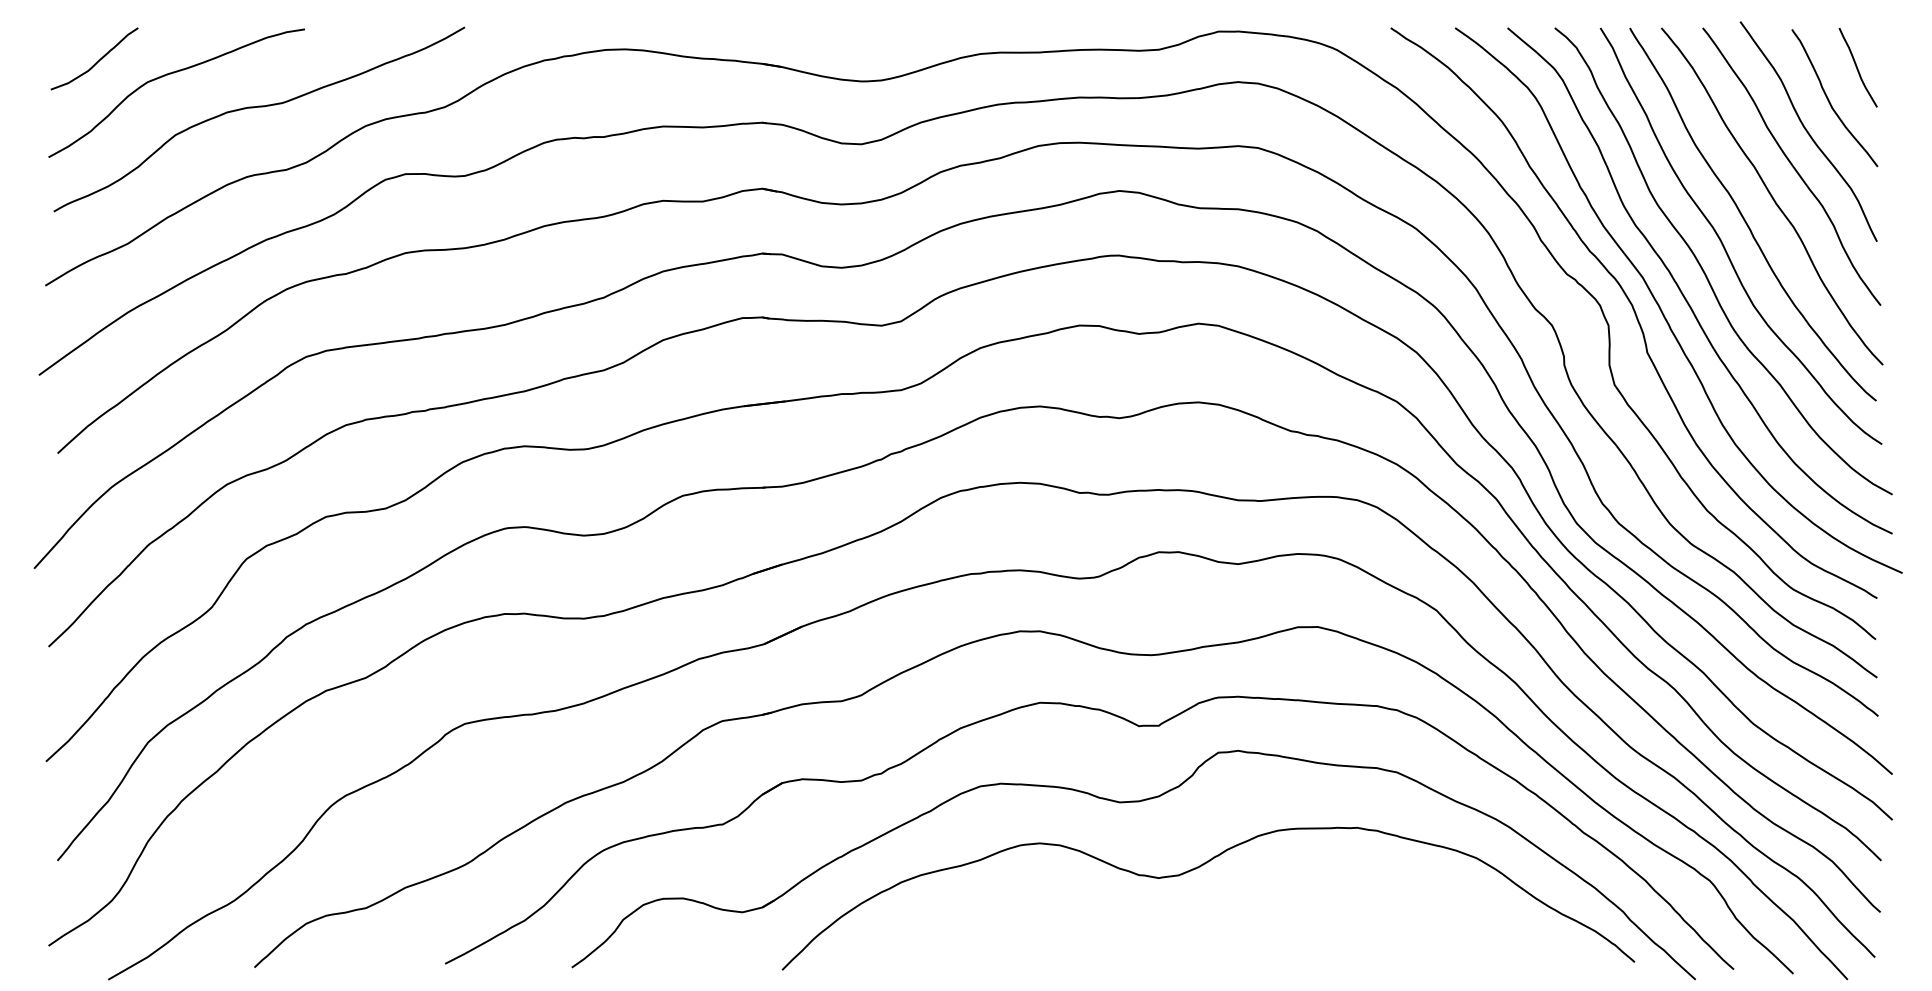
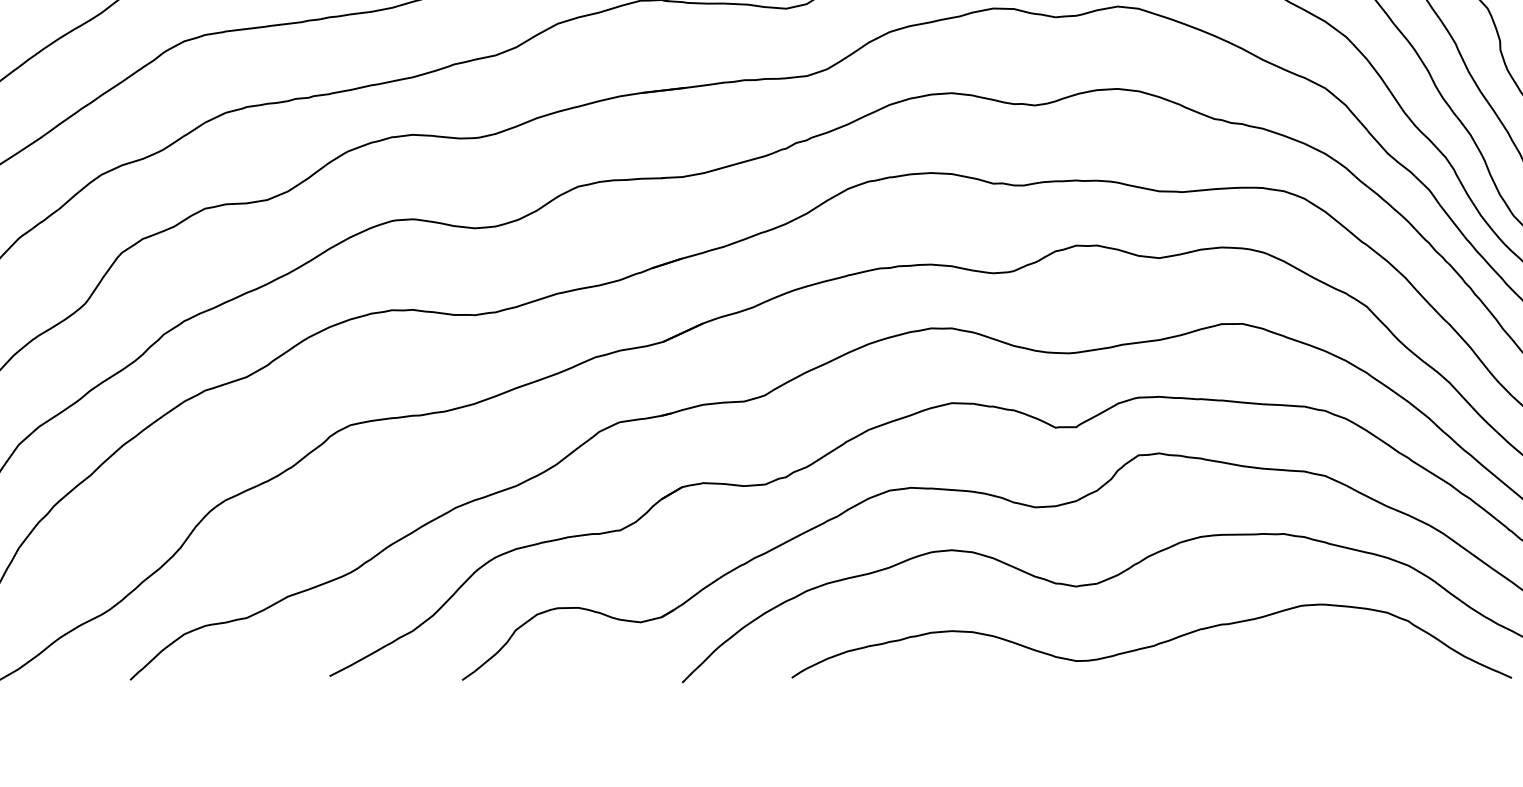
curve: (1230, 934) -> (1151, 645), added

